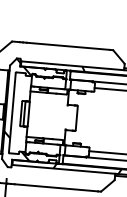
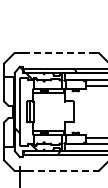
line: (68, 46) -> (61, 53), solid -> dashed
line: (56, 187) -> (61, 170), solid -> dashed

